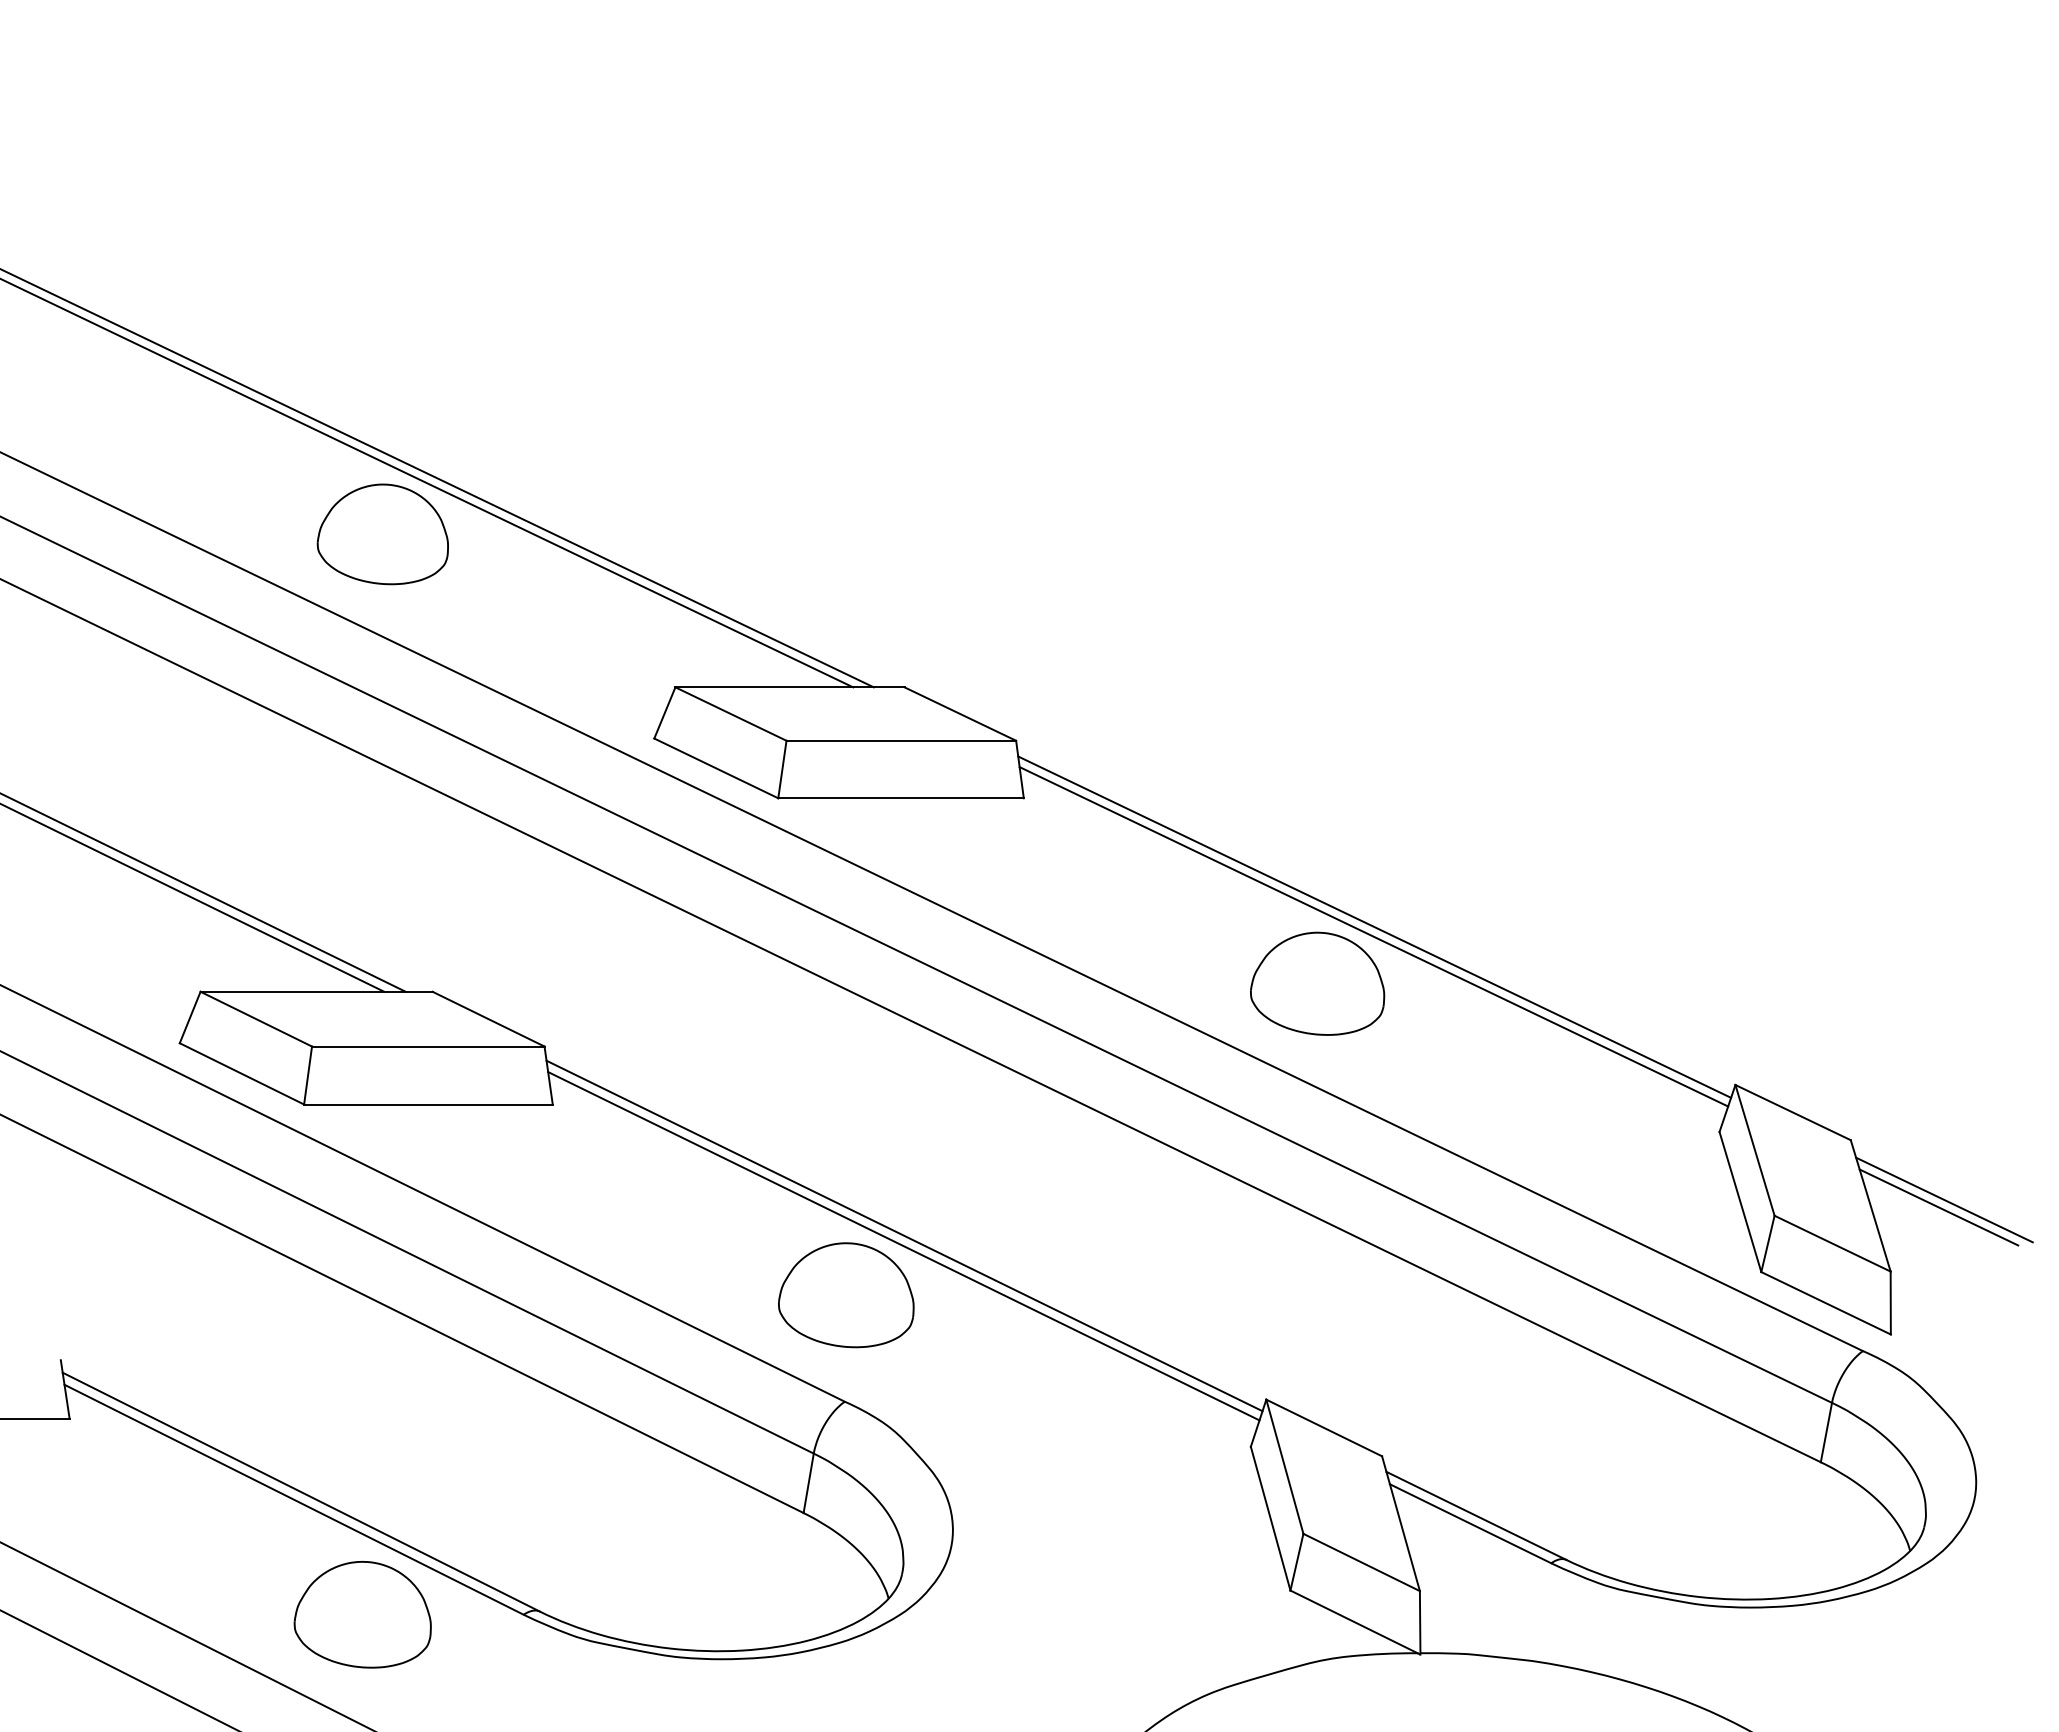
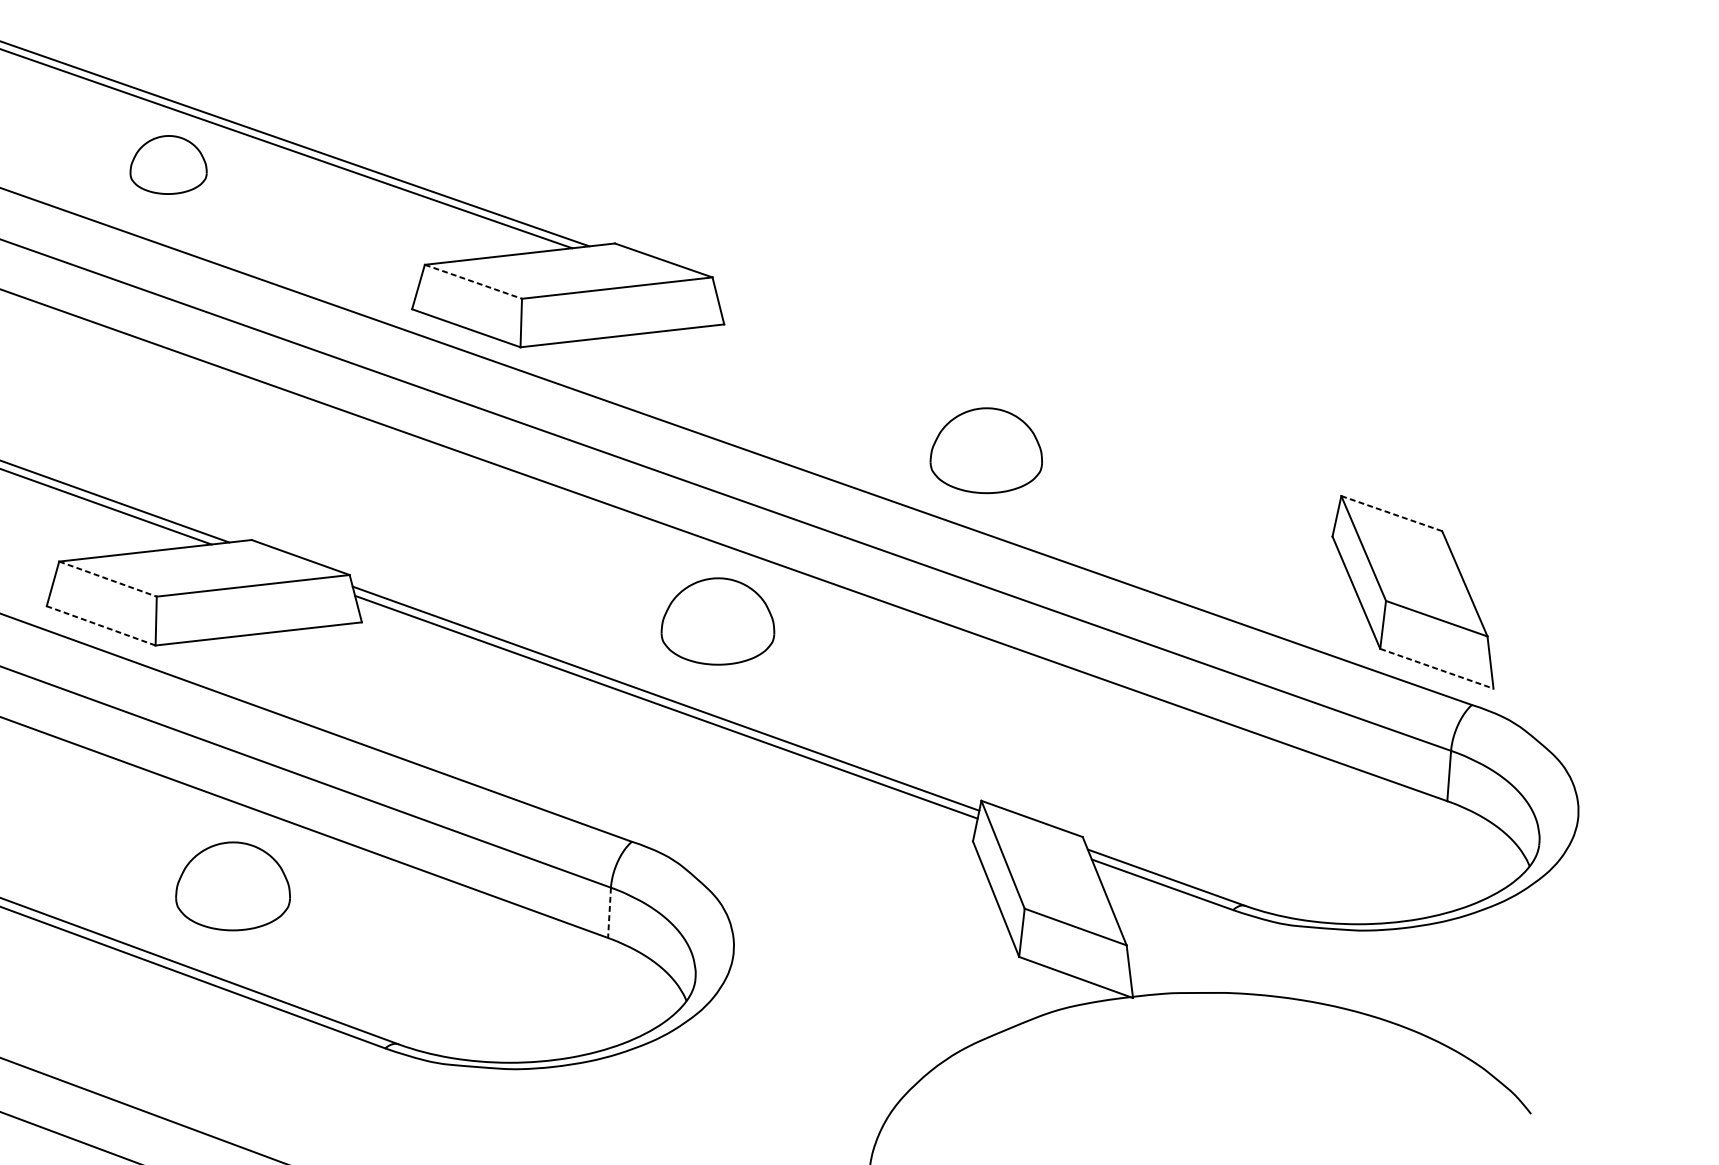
part: (382, 534) -> (167, 165), size x0.7
line: (730, 714) -> (473, 282), solid -> dashed
line: (1374, 926) -> (1027, 398), removed
line: (1373, 936) -> (1027, 406), removed
line: (256, 1019) -> (108, 579), solid -> dashed
line: (241, 1073) -> (100, 625), solid -> dashed
line: (1793, 1112) -> (1392, 513), solid -> dashed
line: (1944, 1199) -> (1525, 571), removed
line: (1938, 1207) -> (1521, 578), removed
part: (846, 1295) -> (717, 622), moved
line: (1826, 1303) -> (1437, 668), solid -> dashed
line: (808, 1483) -> (609, 913), solid -> dashed
part: (362, 1614) -> (231, 886), moved

